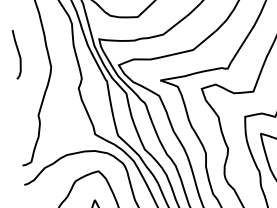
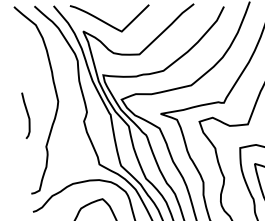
curve: (18, 54) -> (27, 115), moved

